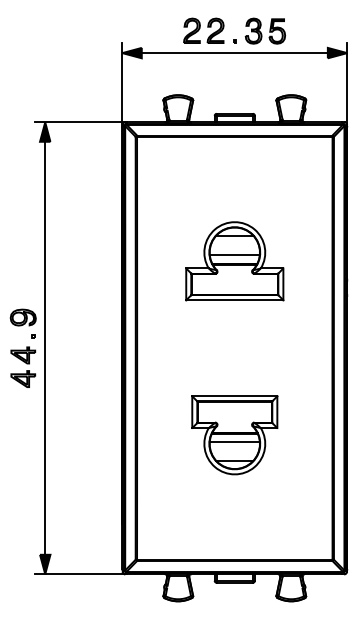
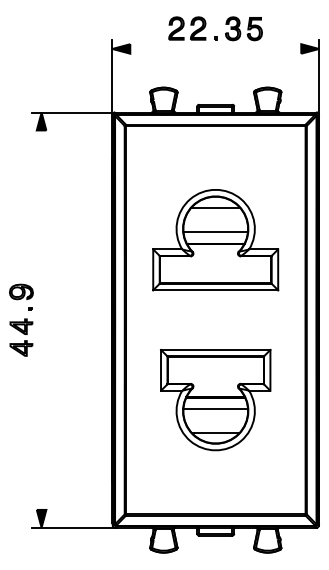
line: (234, 53) -> (215, 49), removed
part: (234, 261) -> (215, 240), size x1.4
line: (45, 347) -> (41, 319), removed
part: (234, 435) -> (215, 400), size x1.4

